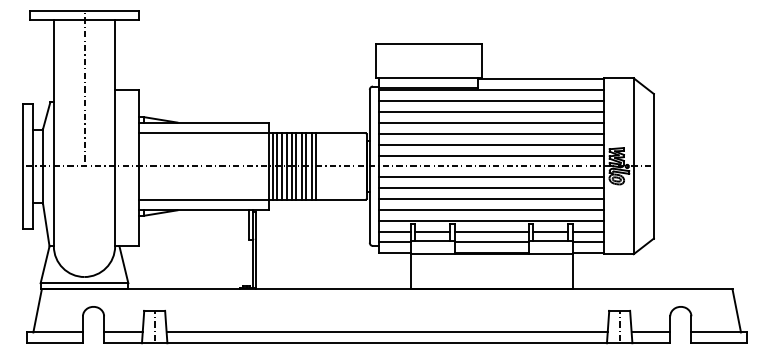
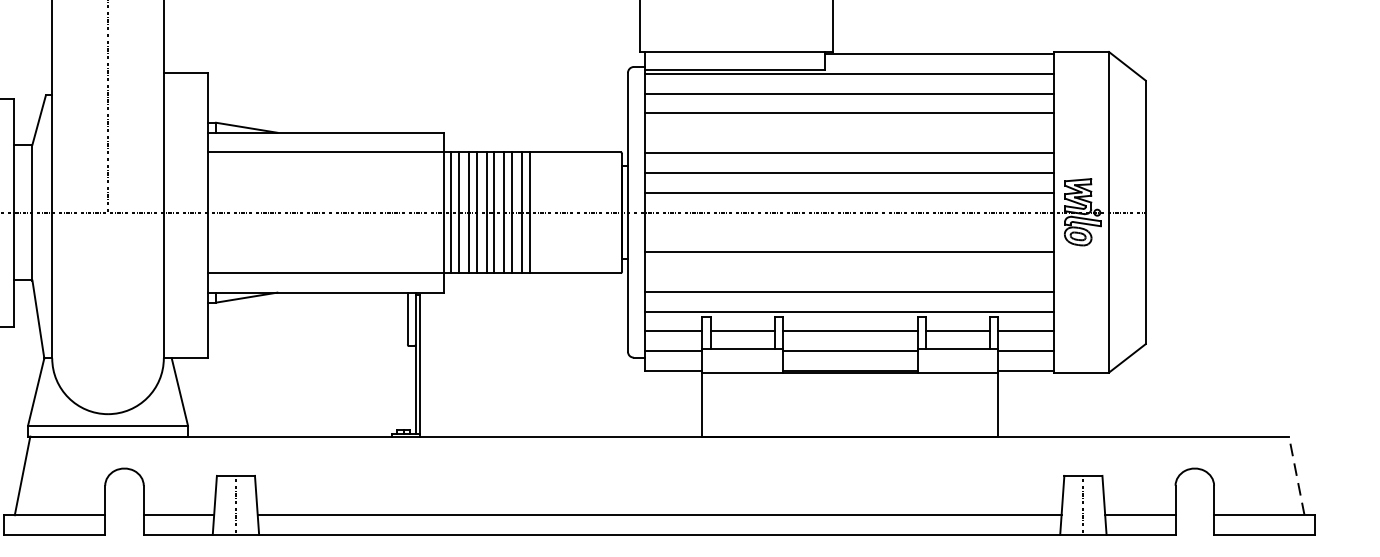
line: (491, 122) -> (849, 132), removed
line: (491, 177) -> (849, 232), removed
line: (491, 198) -> (849, 271), removed
line: (736, 310) -> (1296, 475), solid -> dashed

